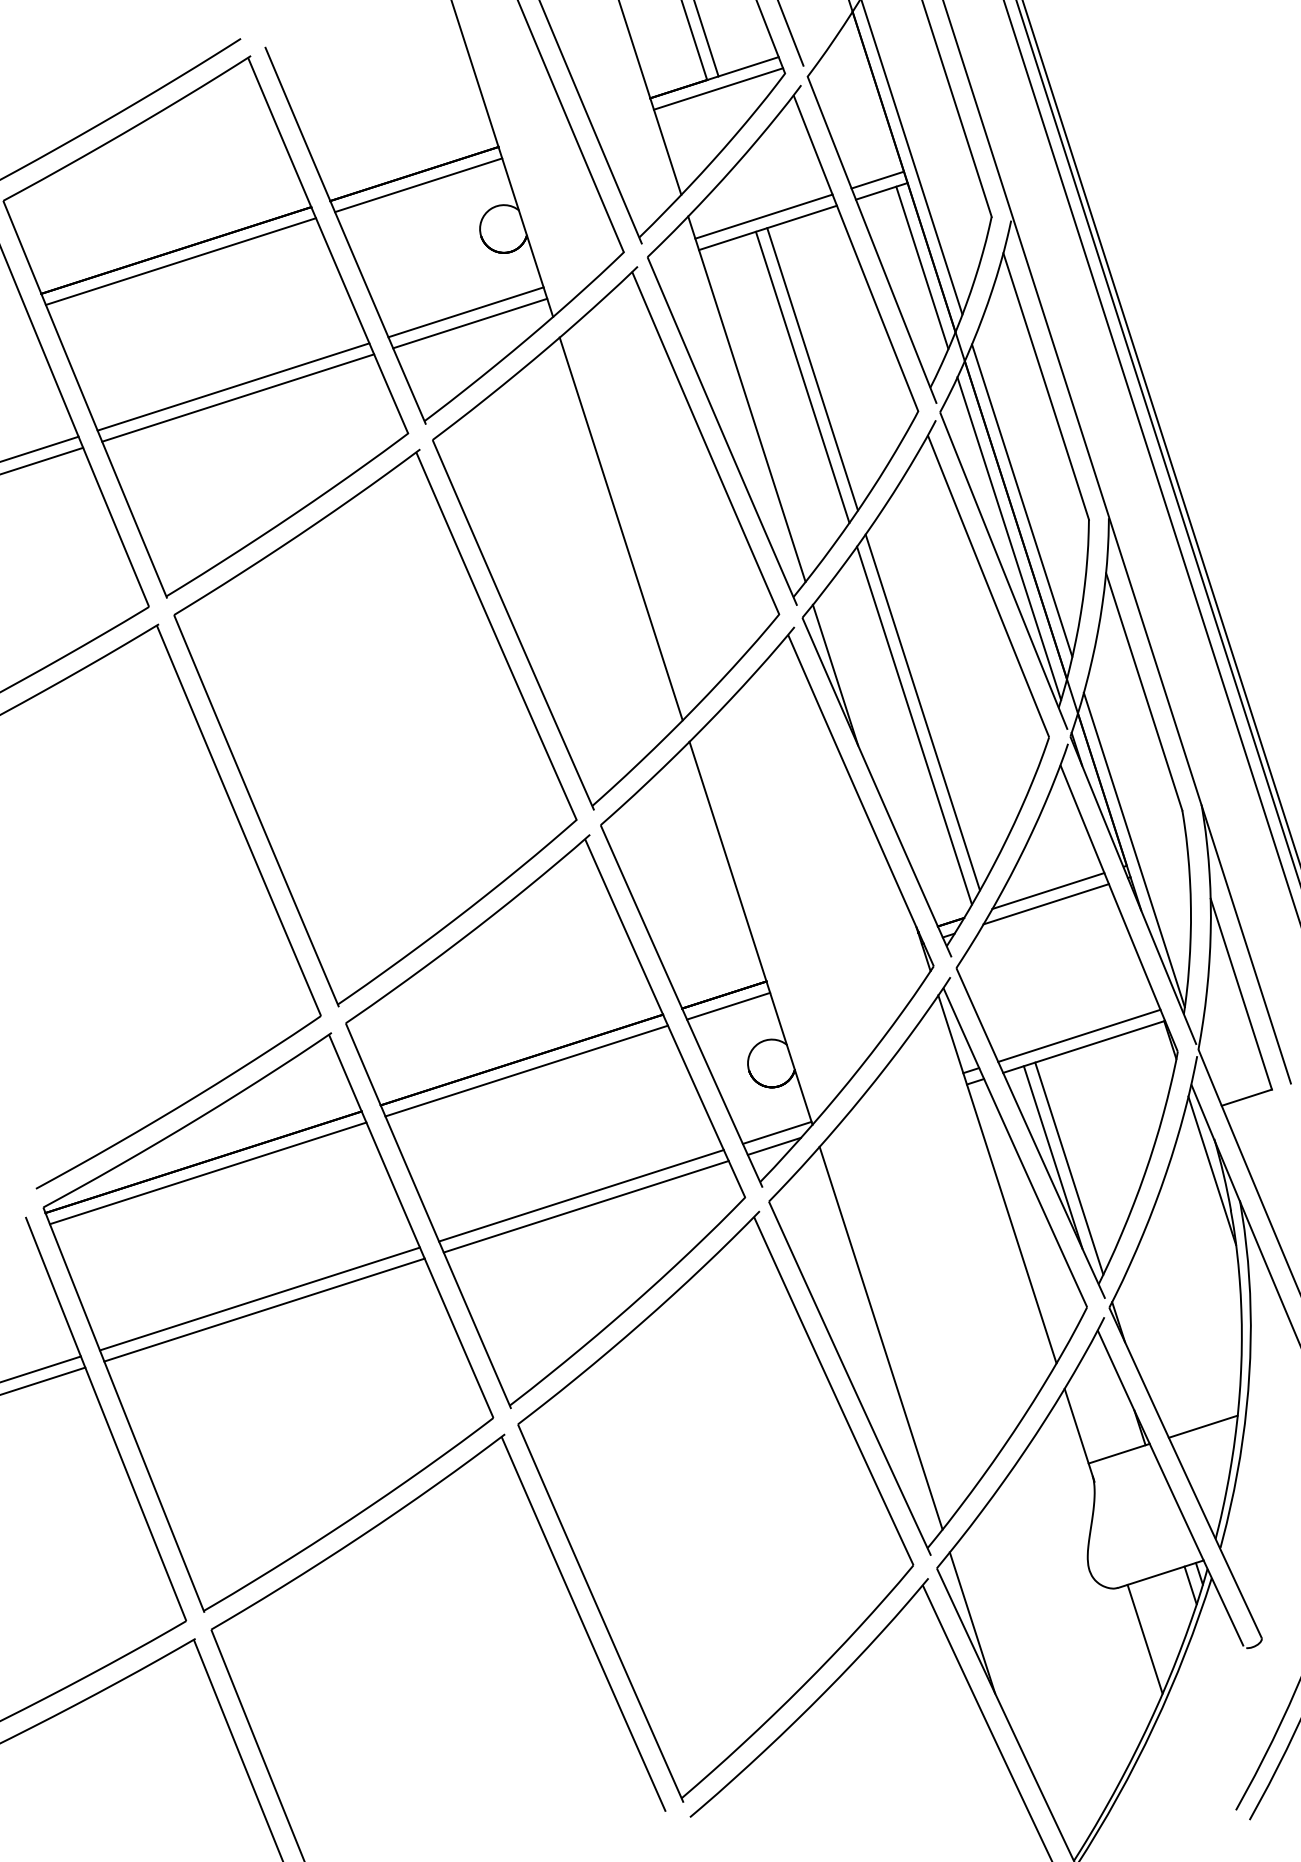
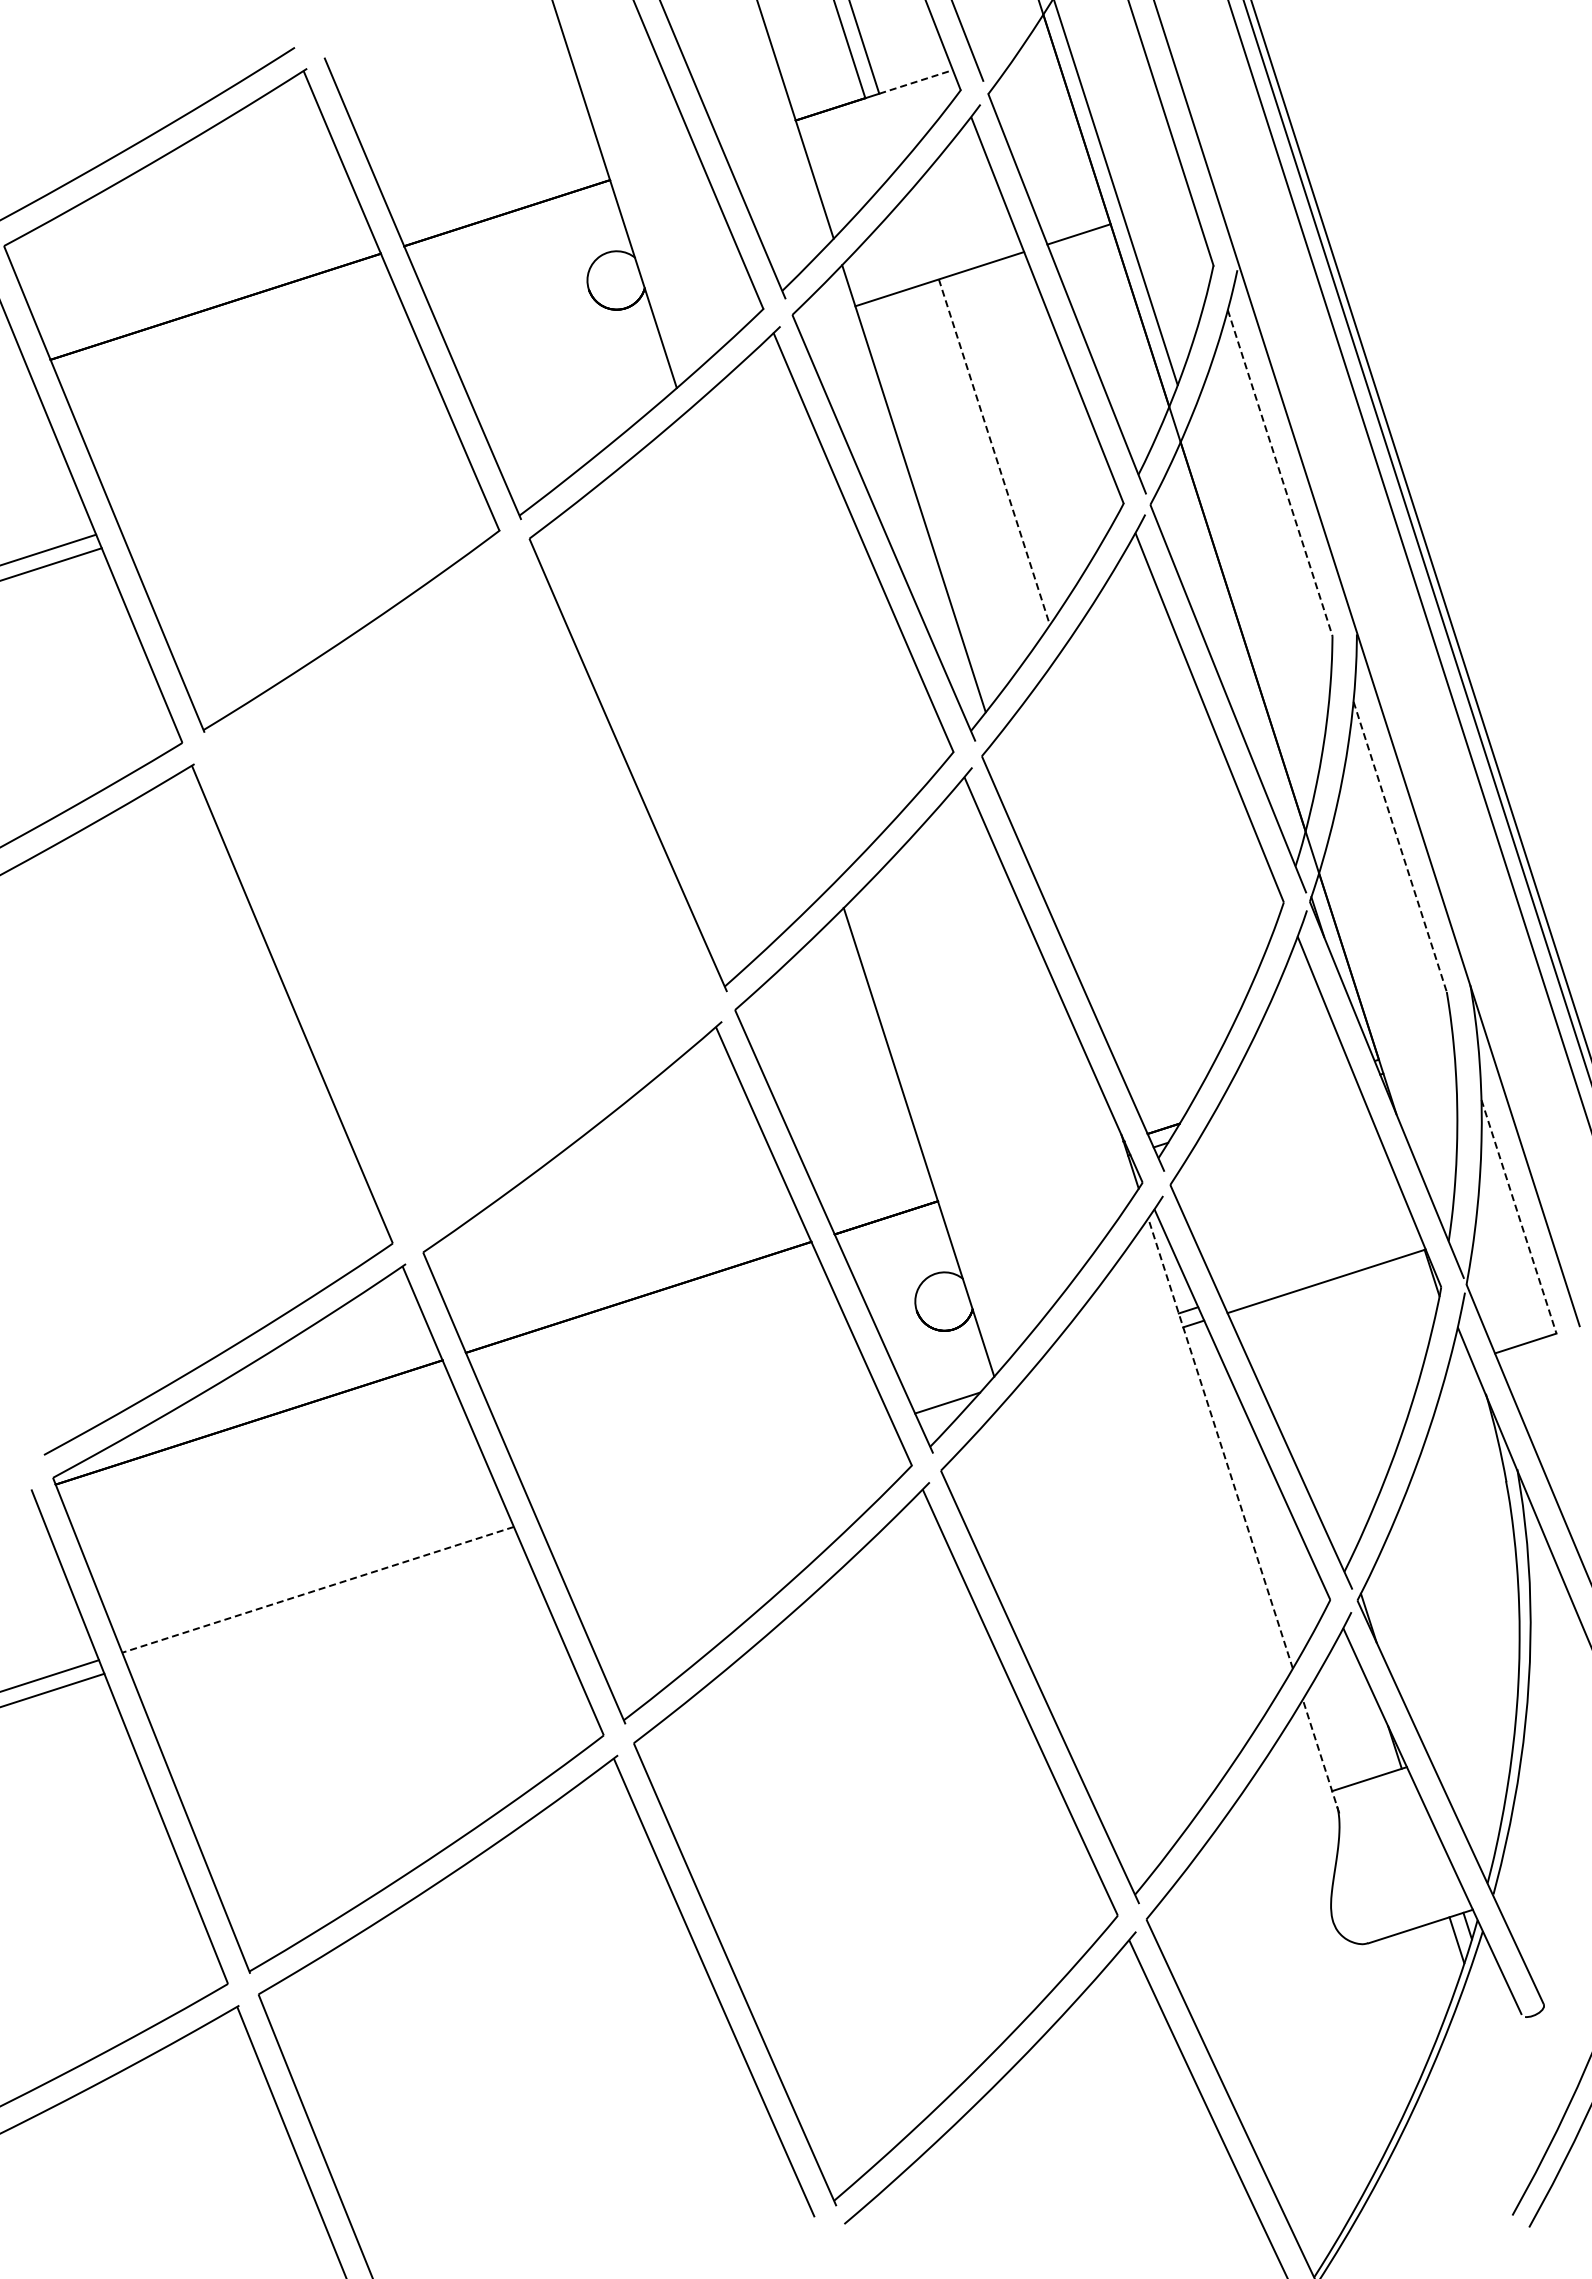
line: (748, 66) -> (916, 81), solid -> dashed
line: (718, 88) -> (879, 108), removed
line: (878, 179) -> (1074, 220), removed
line: (418, 184) -> (512, 226), removed
line: (763, 216) -> (934, 265), removed
line: (181, 261) -> (221, 320), removed
line: (922, 267) -> (1128, 327), removed
line: (466, 311) -> (570, 381), removed
line: (470, 323) -> (575, 395), removed
line: (812, 369) -> (994, 452), solid -> dashed
line: (802, 376) -> (982, 461), removed
line: (233, 386) -> (285, 473), removed
line: (1046, 386) -> (1280, 473), solid -> dashed
line: (238, 397) -> (291, 486), removed
line: (1021, 500) -> (1250, 612), removed
line: (620, 528) -> (759, 647), removed
line: (1008, 537) -> (1234, 658), removed
line: (835, 675) -> (1022, 826), removed
line: (1144, 692) -> (1400, 847), solid -> dashed
line: (923, 711) -> (1129, 871), removed
line: (914, 725) -> (1118, 888), removed
part: (375, 727) -> (459, 890), removed
line: (1133, 849) -> (1387, 1039), removed
line: (1048, 890) -> (1282, 1090), removed
line: (1046, 904) -> (1280, 1106), removed
line: (1241, 993) -> (1519, 1216), solid -> dashed
line: (728, 1006) -> (891, 1231), removed
line: (1079, 1035) -> (1320, 1267), removed
line: (526, 1070) -> (644, 1310), removed
line: (777, 1132) -> (951, 1386), removed
line: (1052, 1157) -> (1288, 1416), removed
line: (1069, 1168) -> (1308, 1430), removed
line: (1212, 1170) -> (1483, 1432), removed
line: (207, 1172) -> (254, 1435), removed
line: (997, 1179) -> (1220, 1443), solid -> dashed
line: (581, 1195) -> (711, 1463), removed
line: (586, 1206) -> (717, 1476), removed
line: (260, 1298) -> (318, 1589), solid -> dashed
line: (264, 1310) -> (323, 1603), removed
line: (880, 1337) -> (1077, 1637), removed
line: (1203, 1426) -> (1472, 1745), removed
line: (1079, 1435) -> (1321, 1756), solid -> dashed
line: (972, 1622) -> (1189, 1985), removed
line: (1144, 1638) -> (1400, 2005), removed

